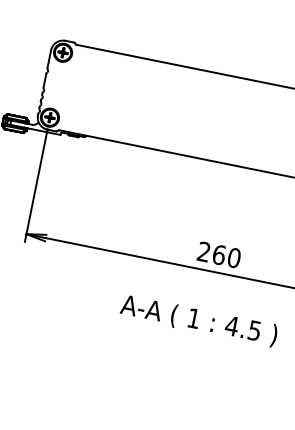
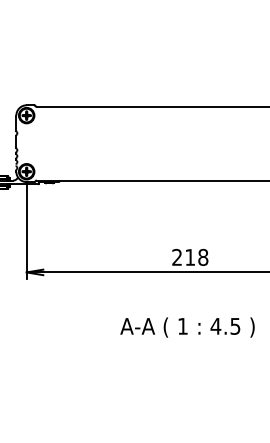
text: (226, 255) -> (196, 256), 260 -> 218
text: (198, 320) -> (187, 327), moved

